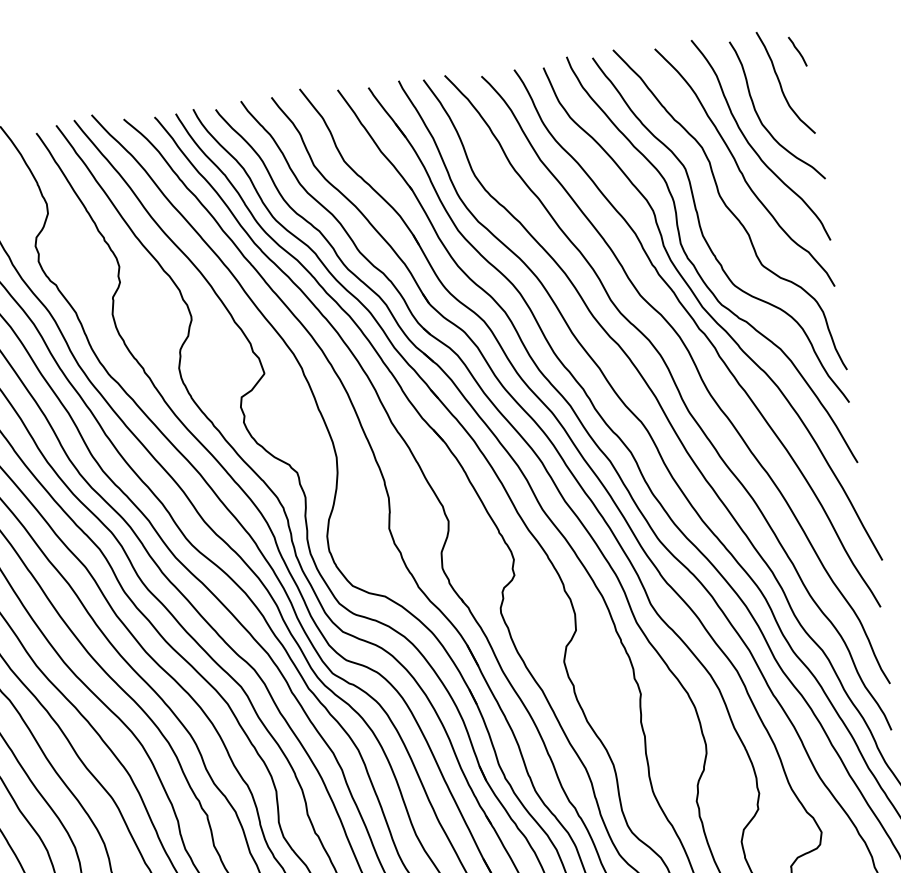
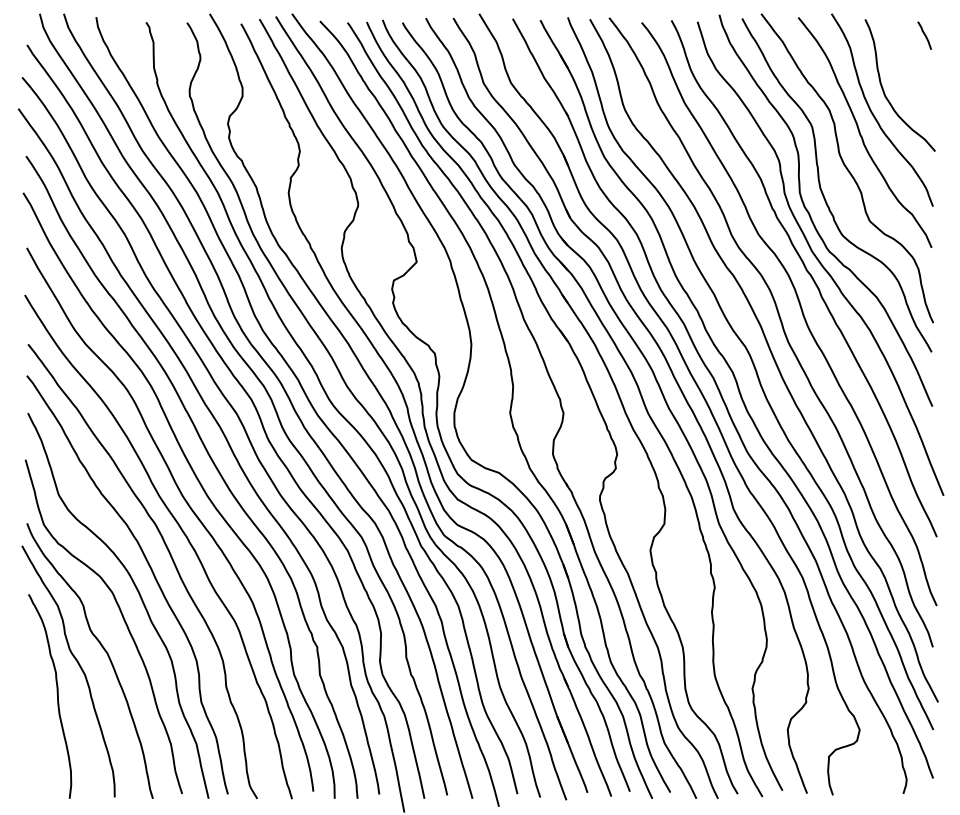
curve: (781, 82) -> (906, 61), removed

